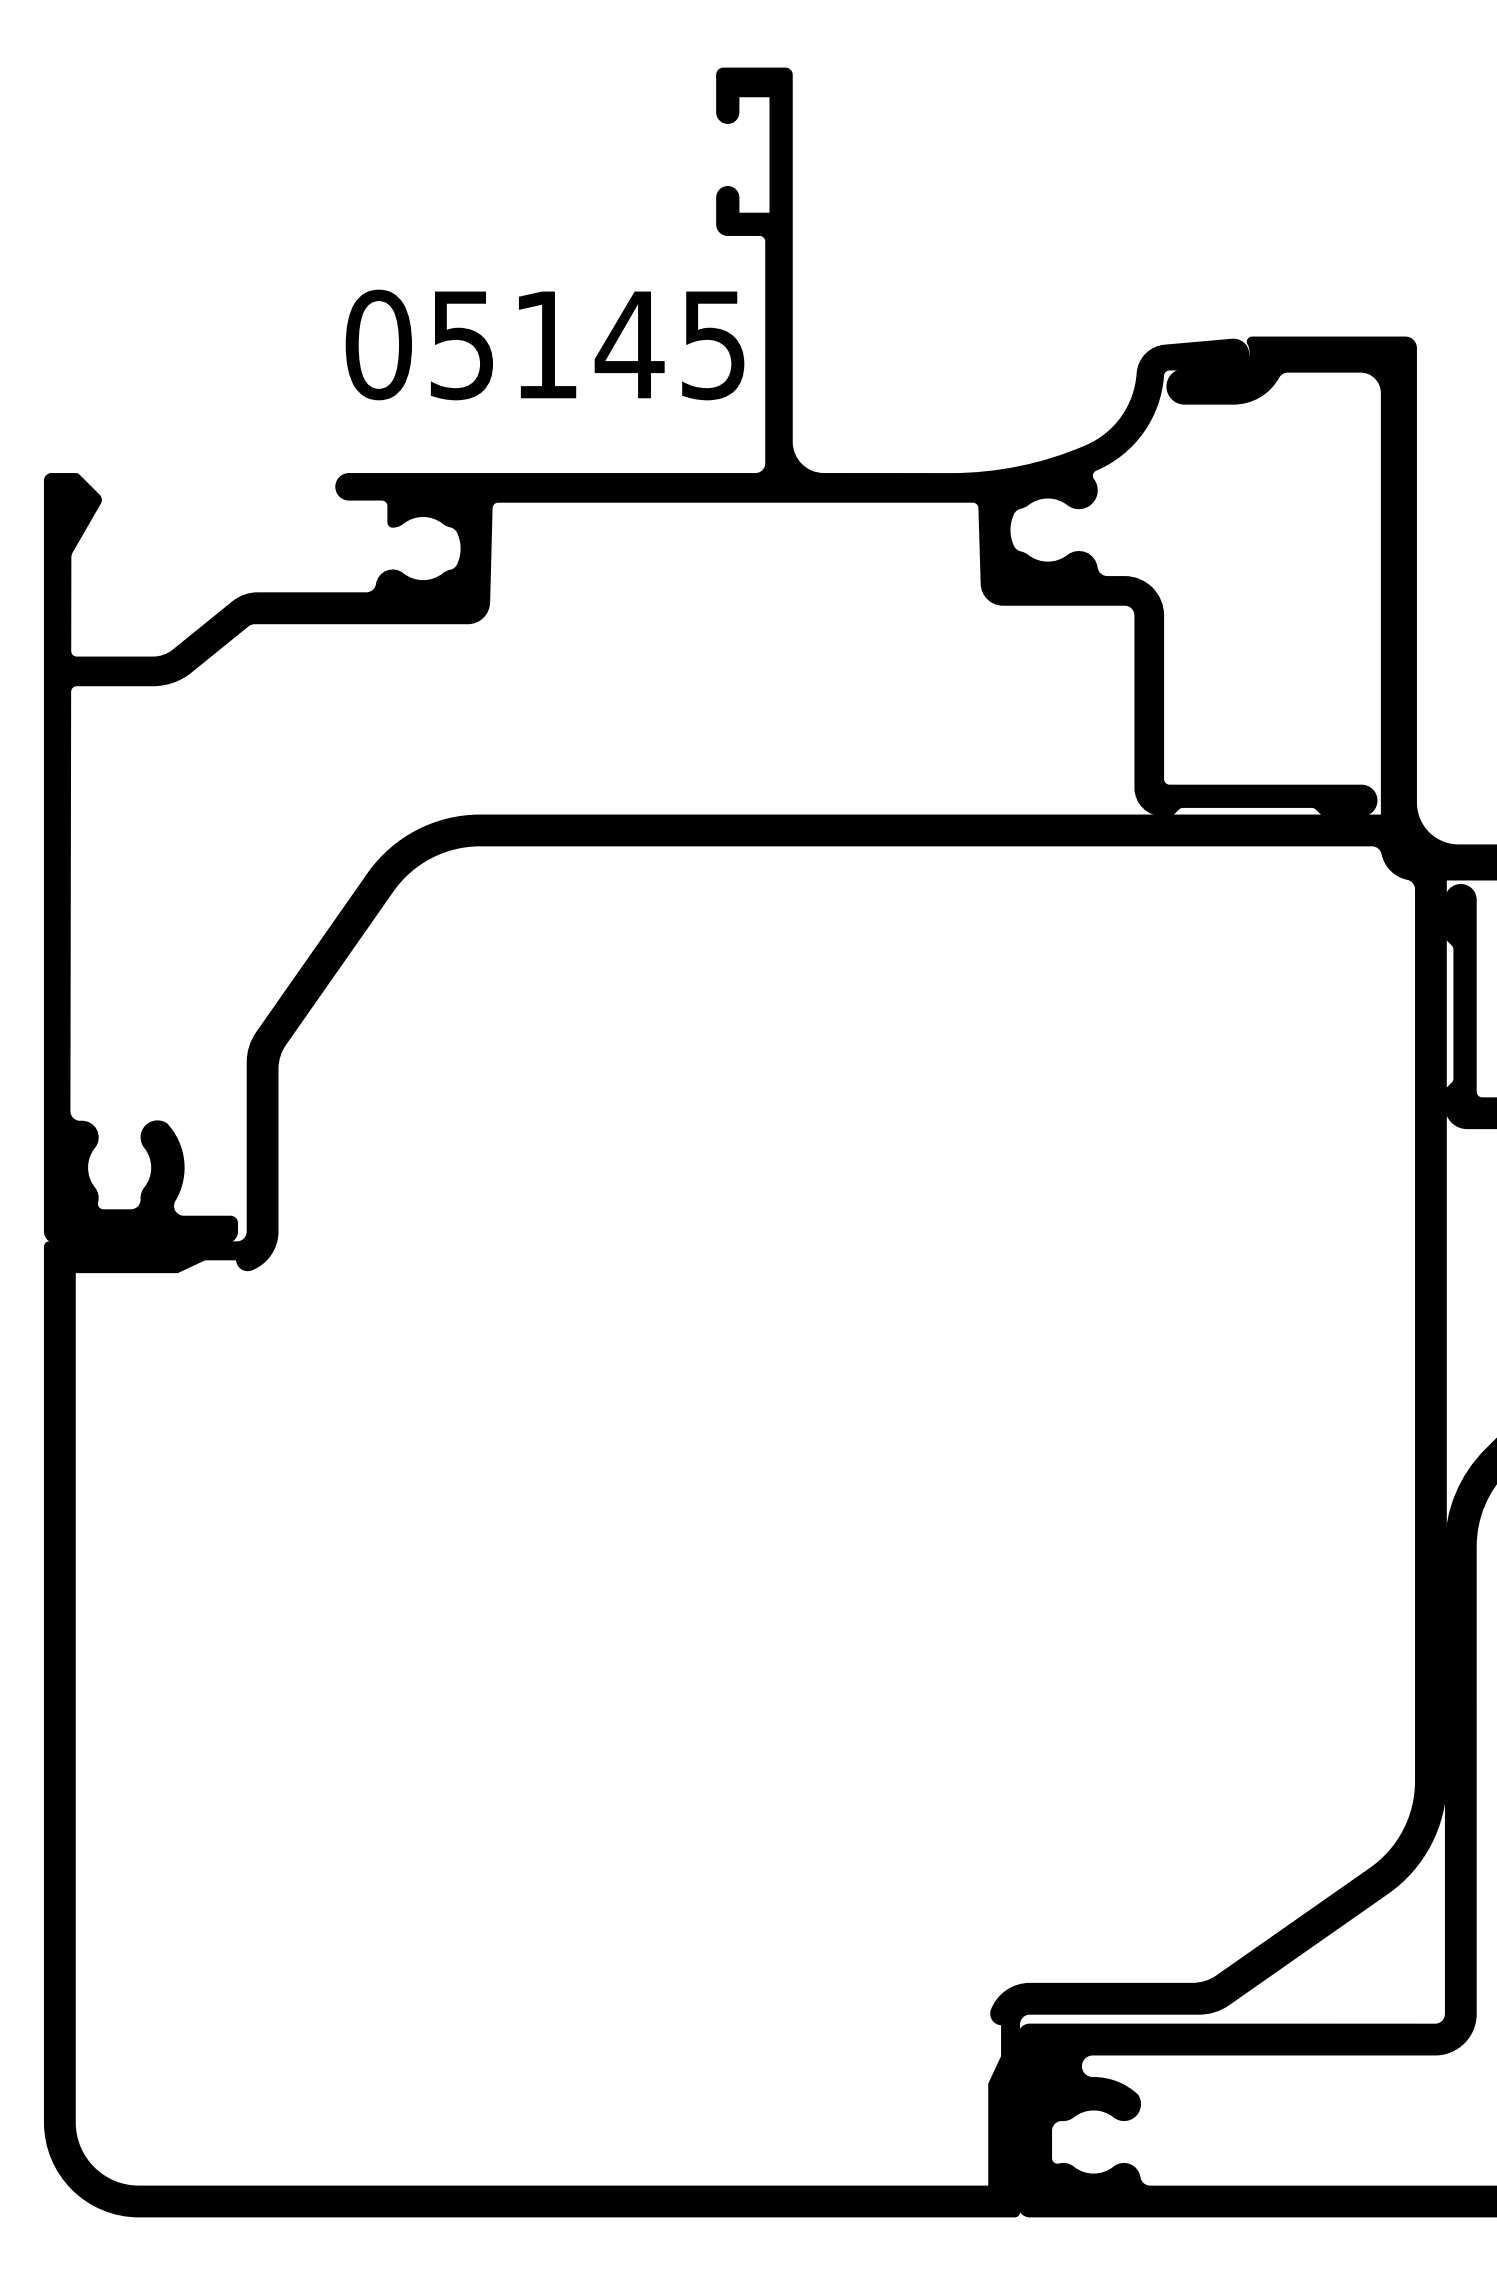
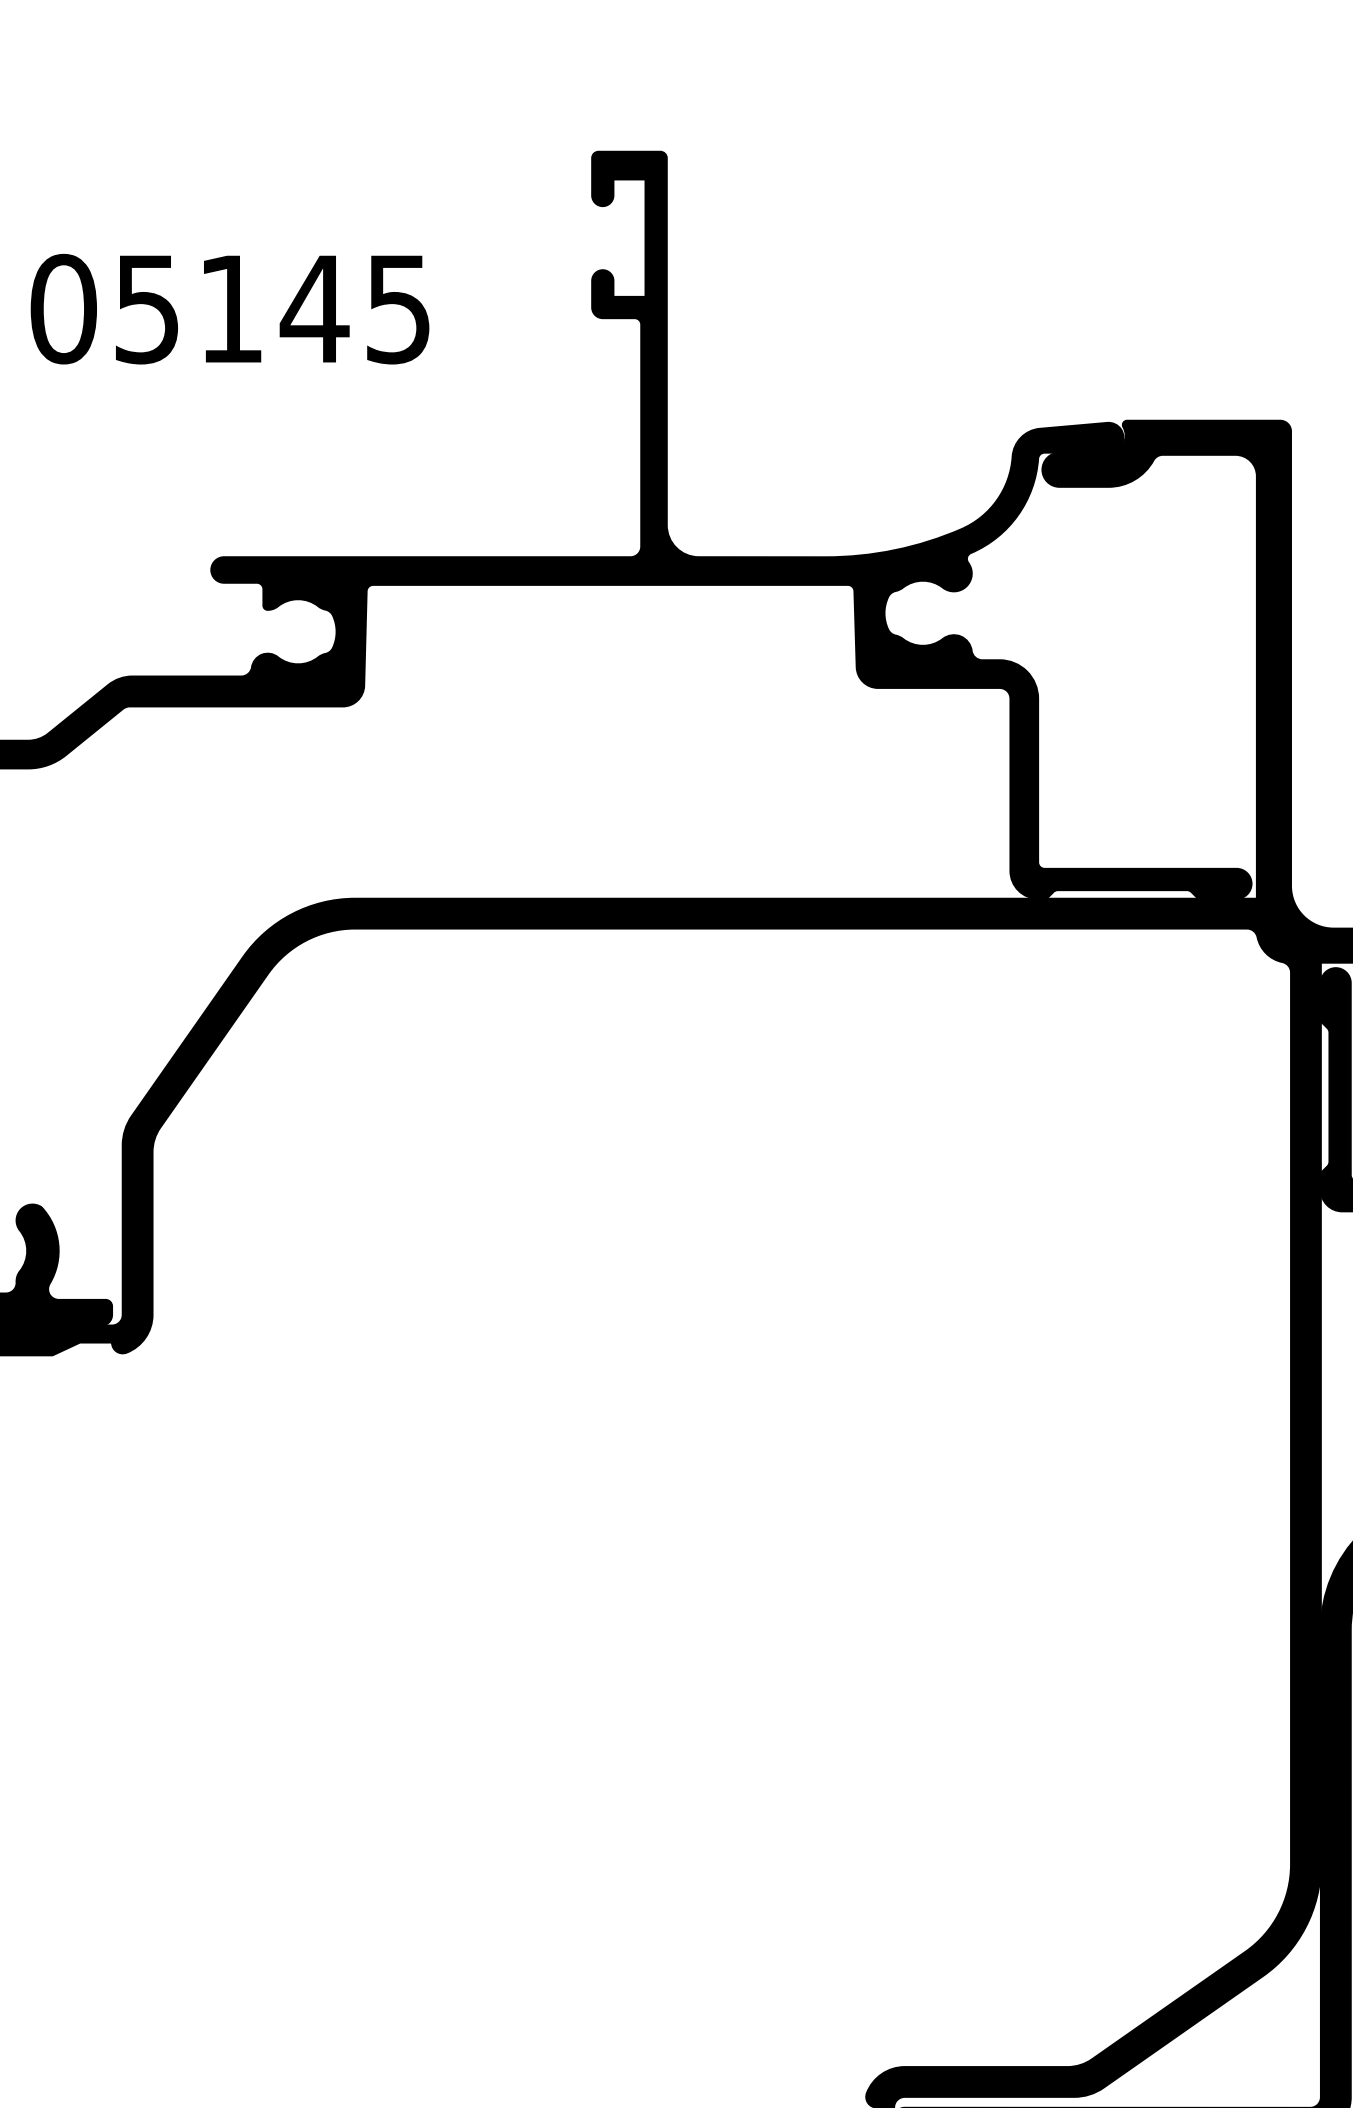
text: (544, 344) -> (229, 308), moved

